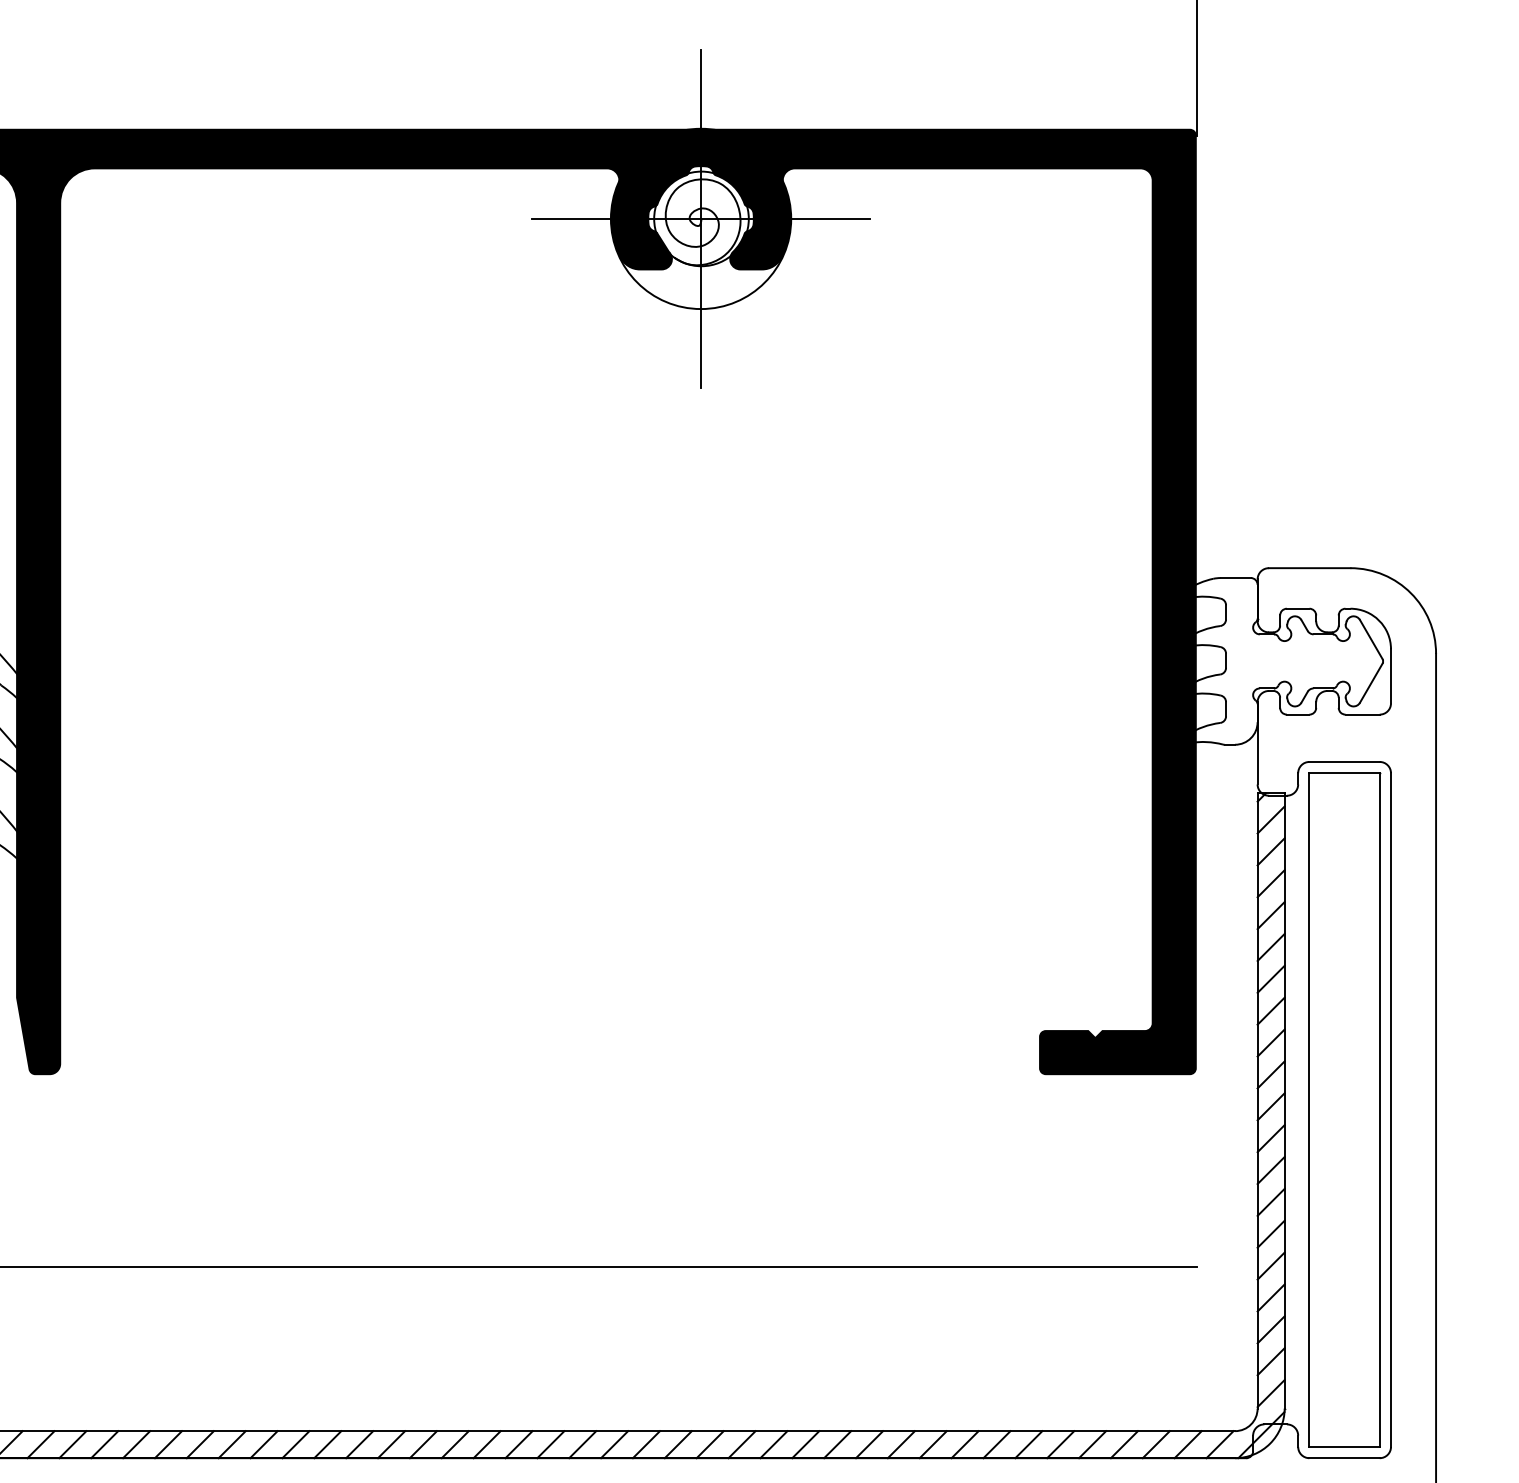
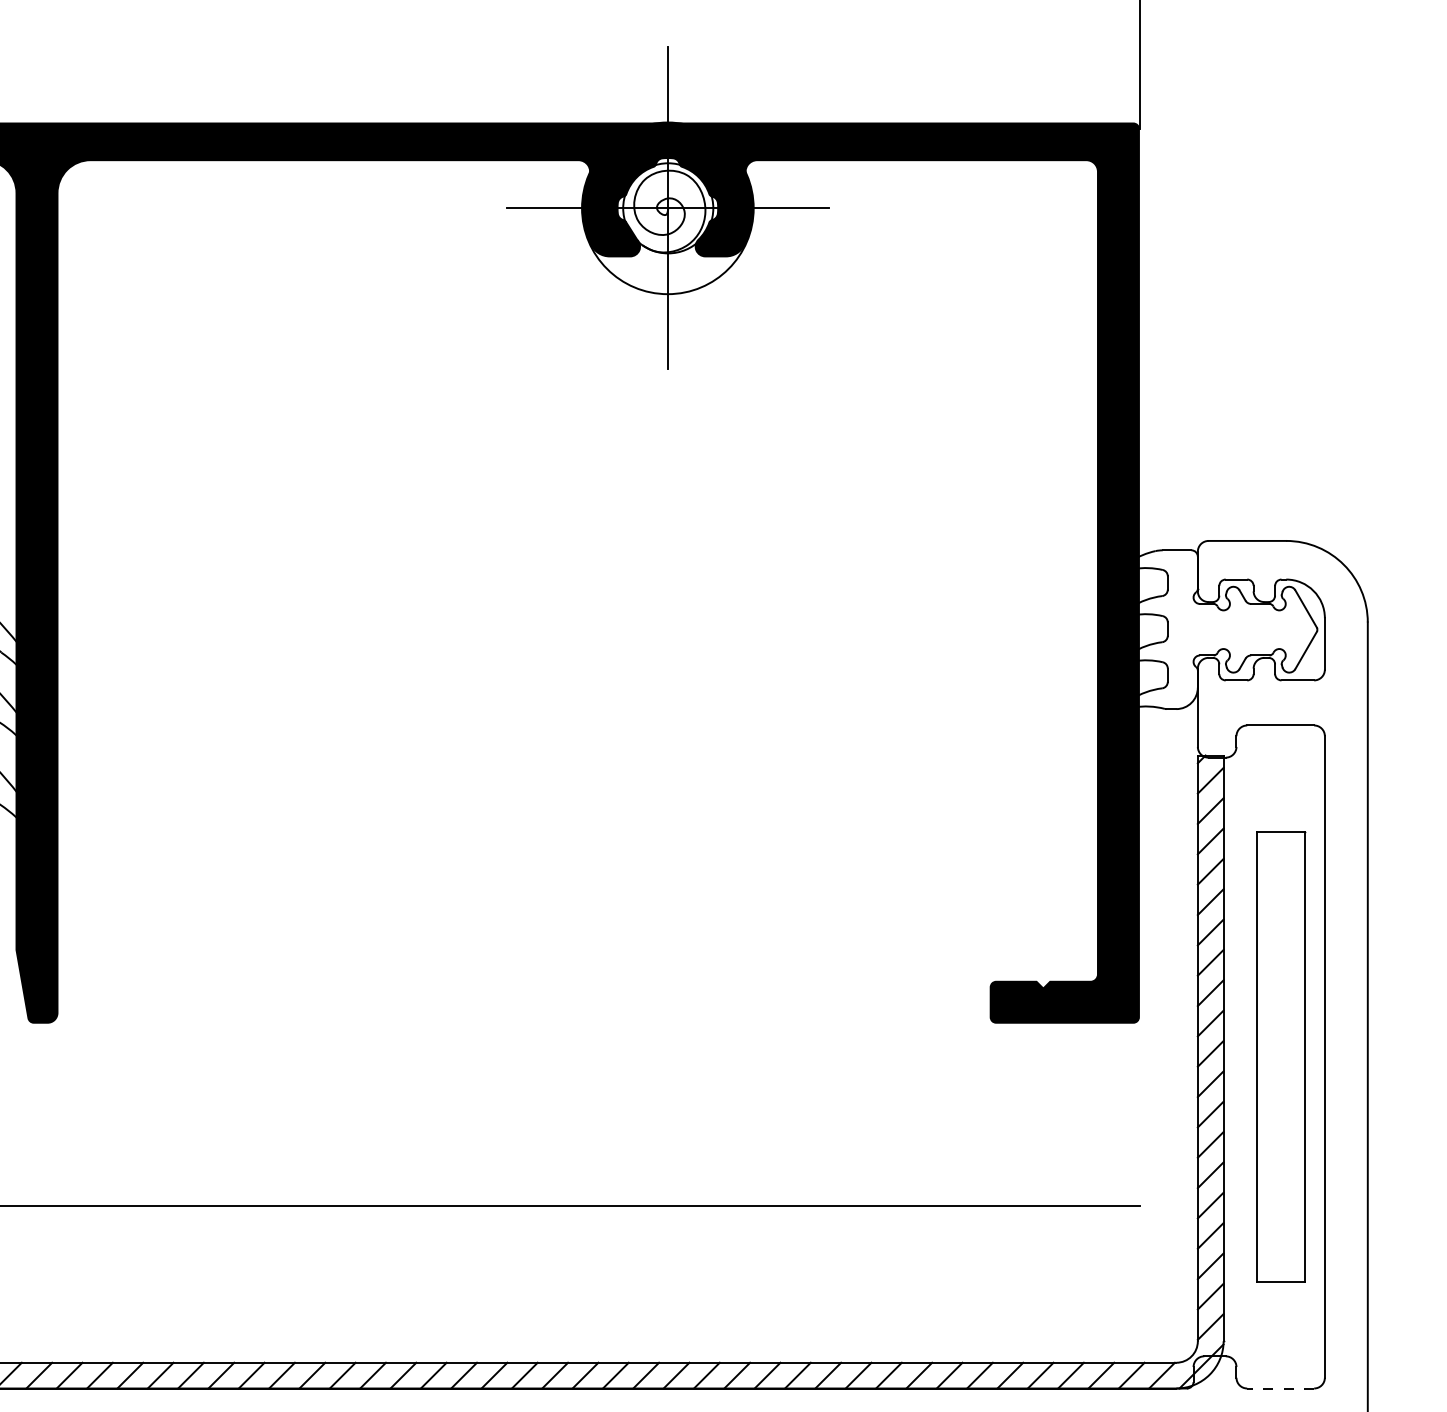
part: (1344, 1109) -> (1280, 1056), size x0.7
line: (1344, 1458) -> (1280, 1388), solid -> dashed

